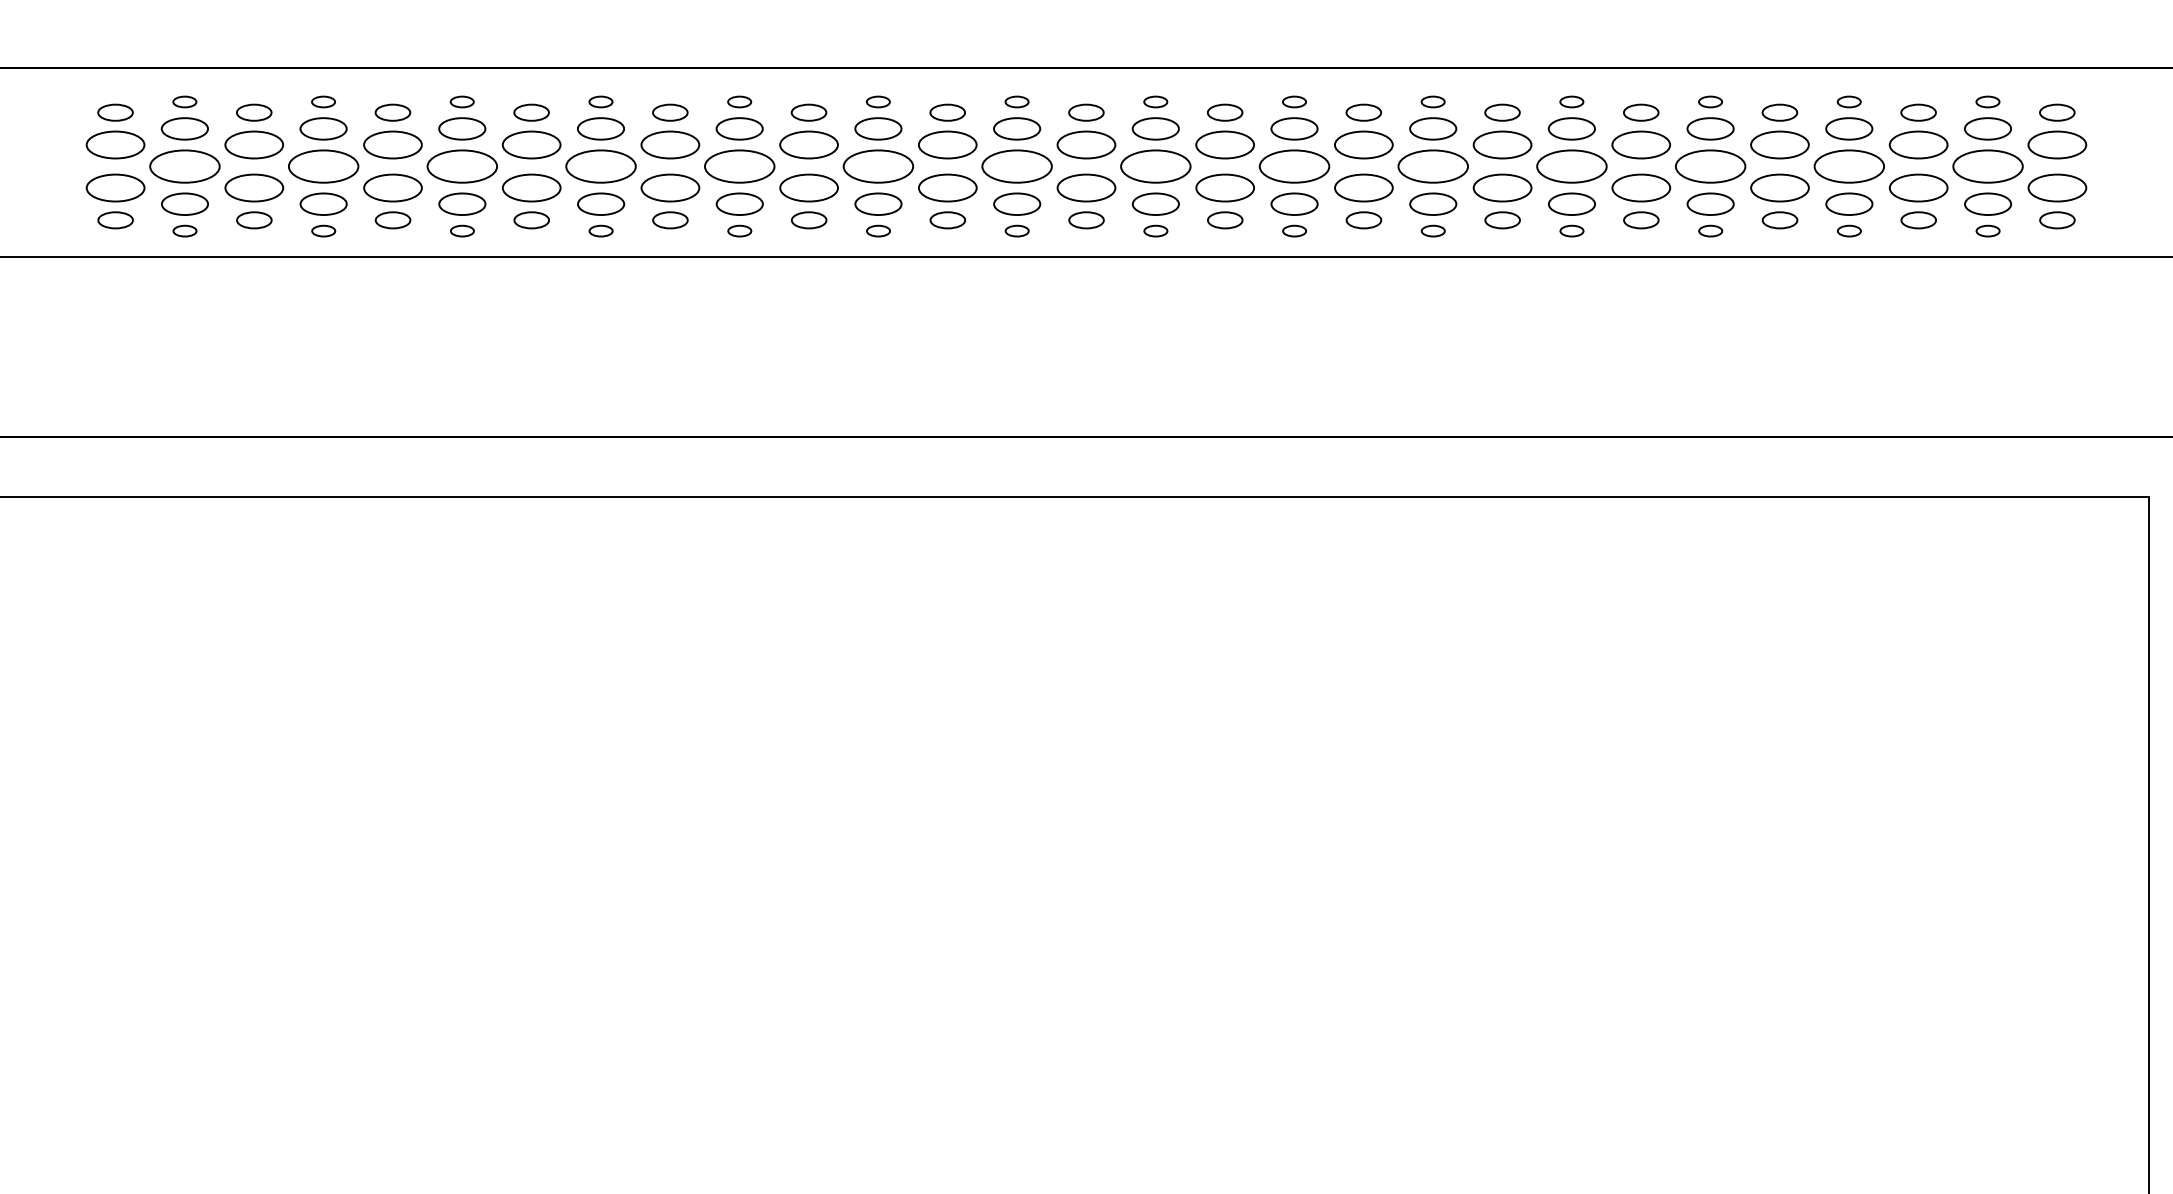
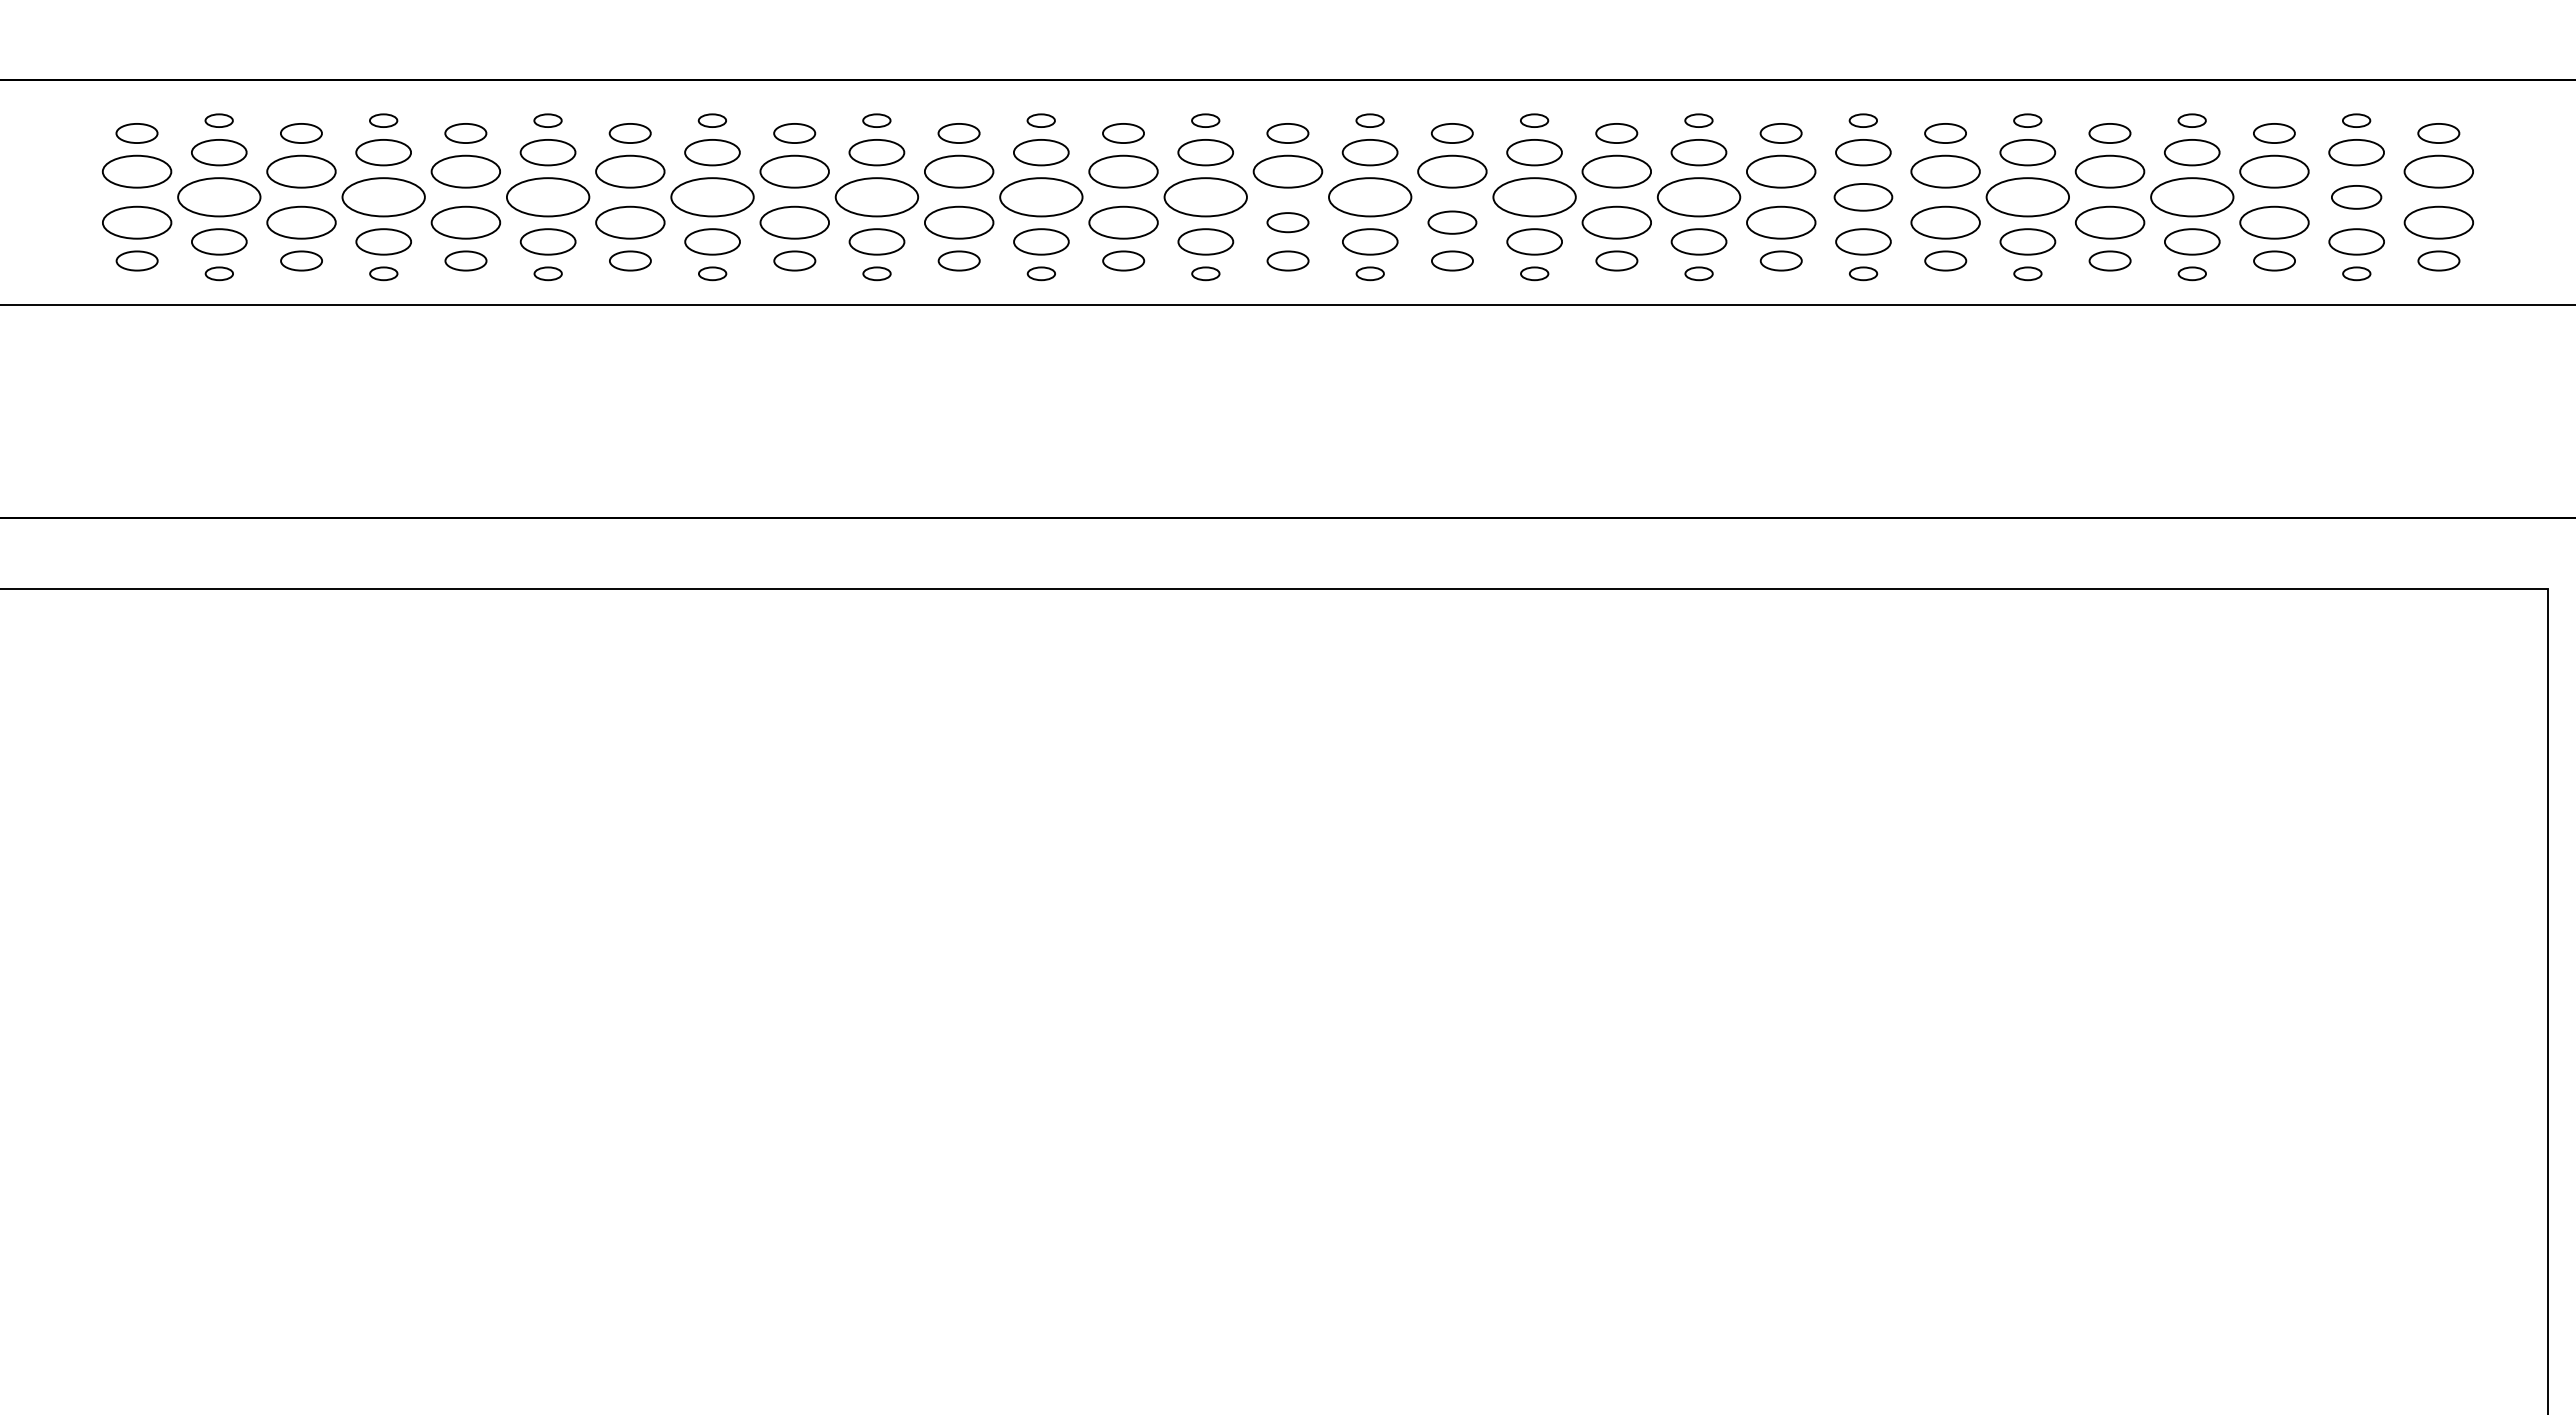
part: (1571, 166) -> (1863, 197), size x0.7
part: (1987, 166) -> (2356, 197), size x0.6
part: (1086, 187) -> (1287, 222), size x0.6
part: (1225, 187) -> (1452, 222), size x0.7

